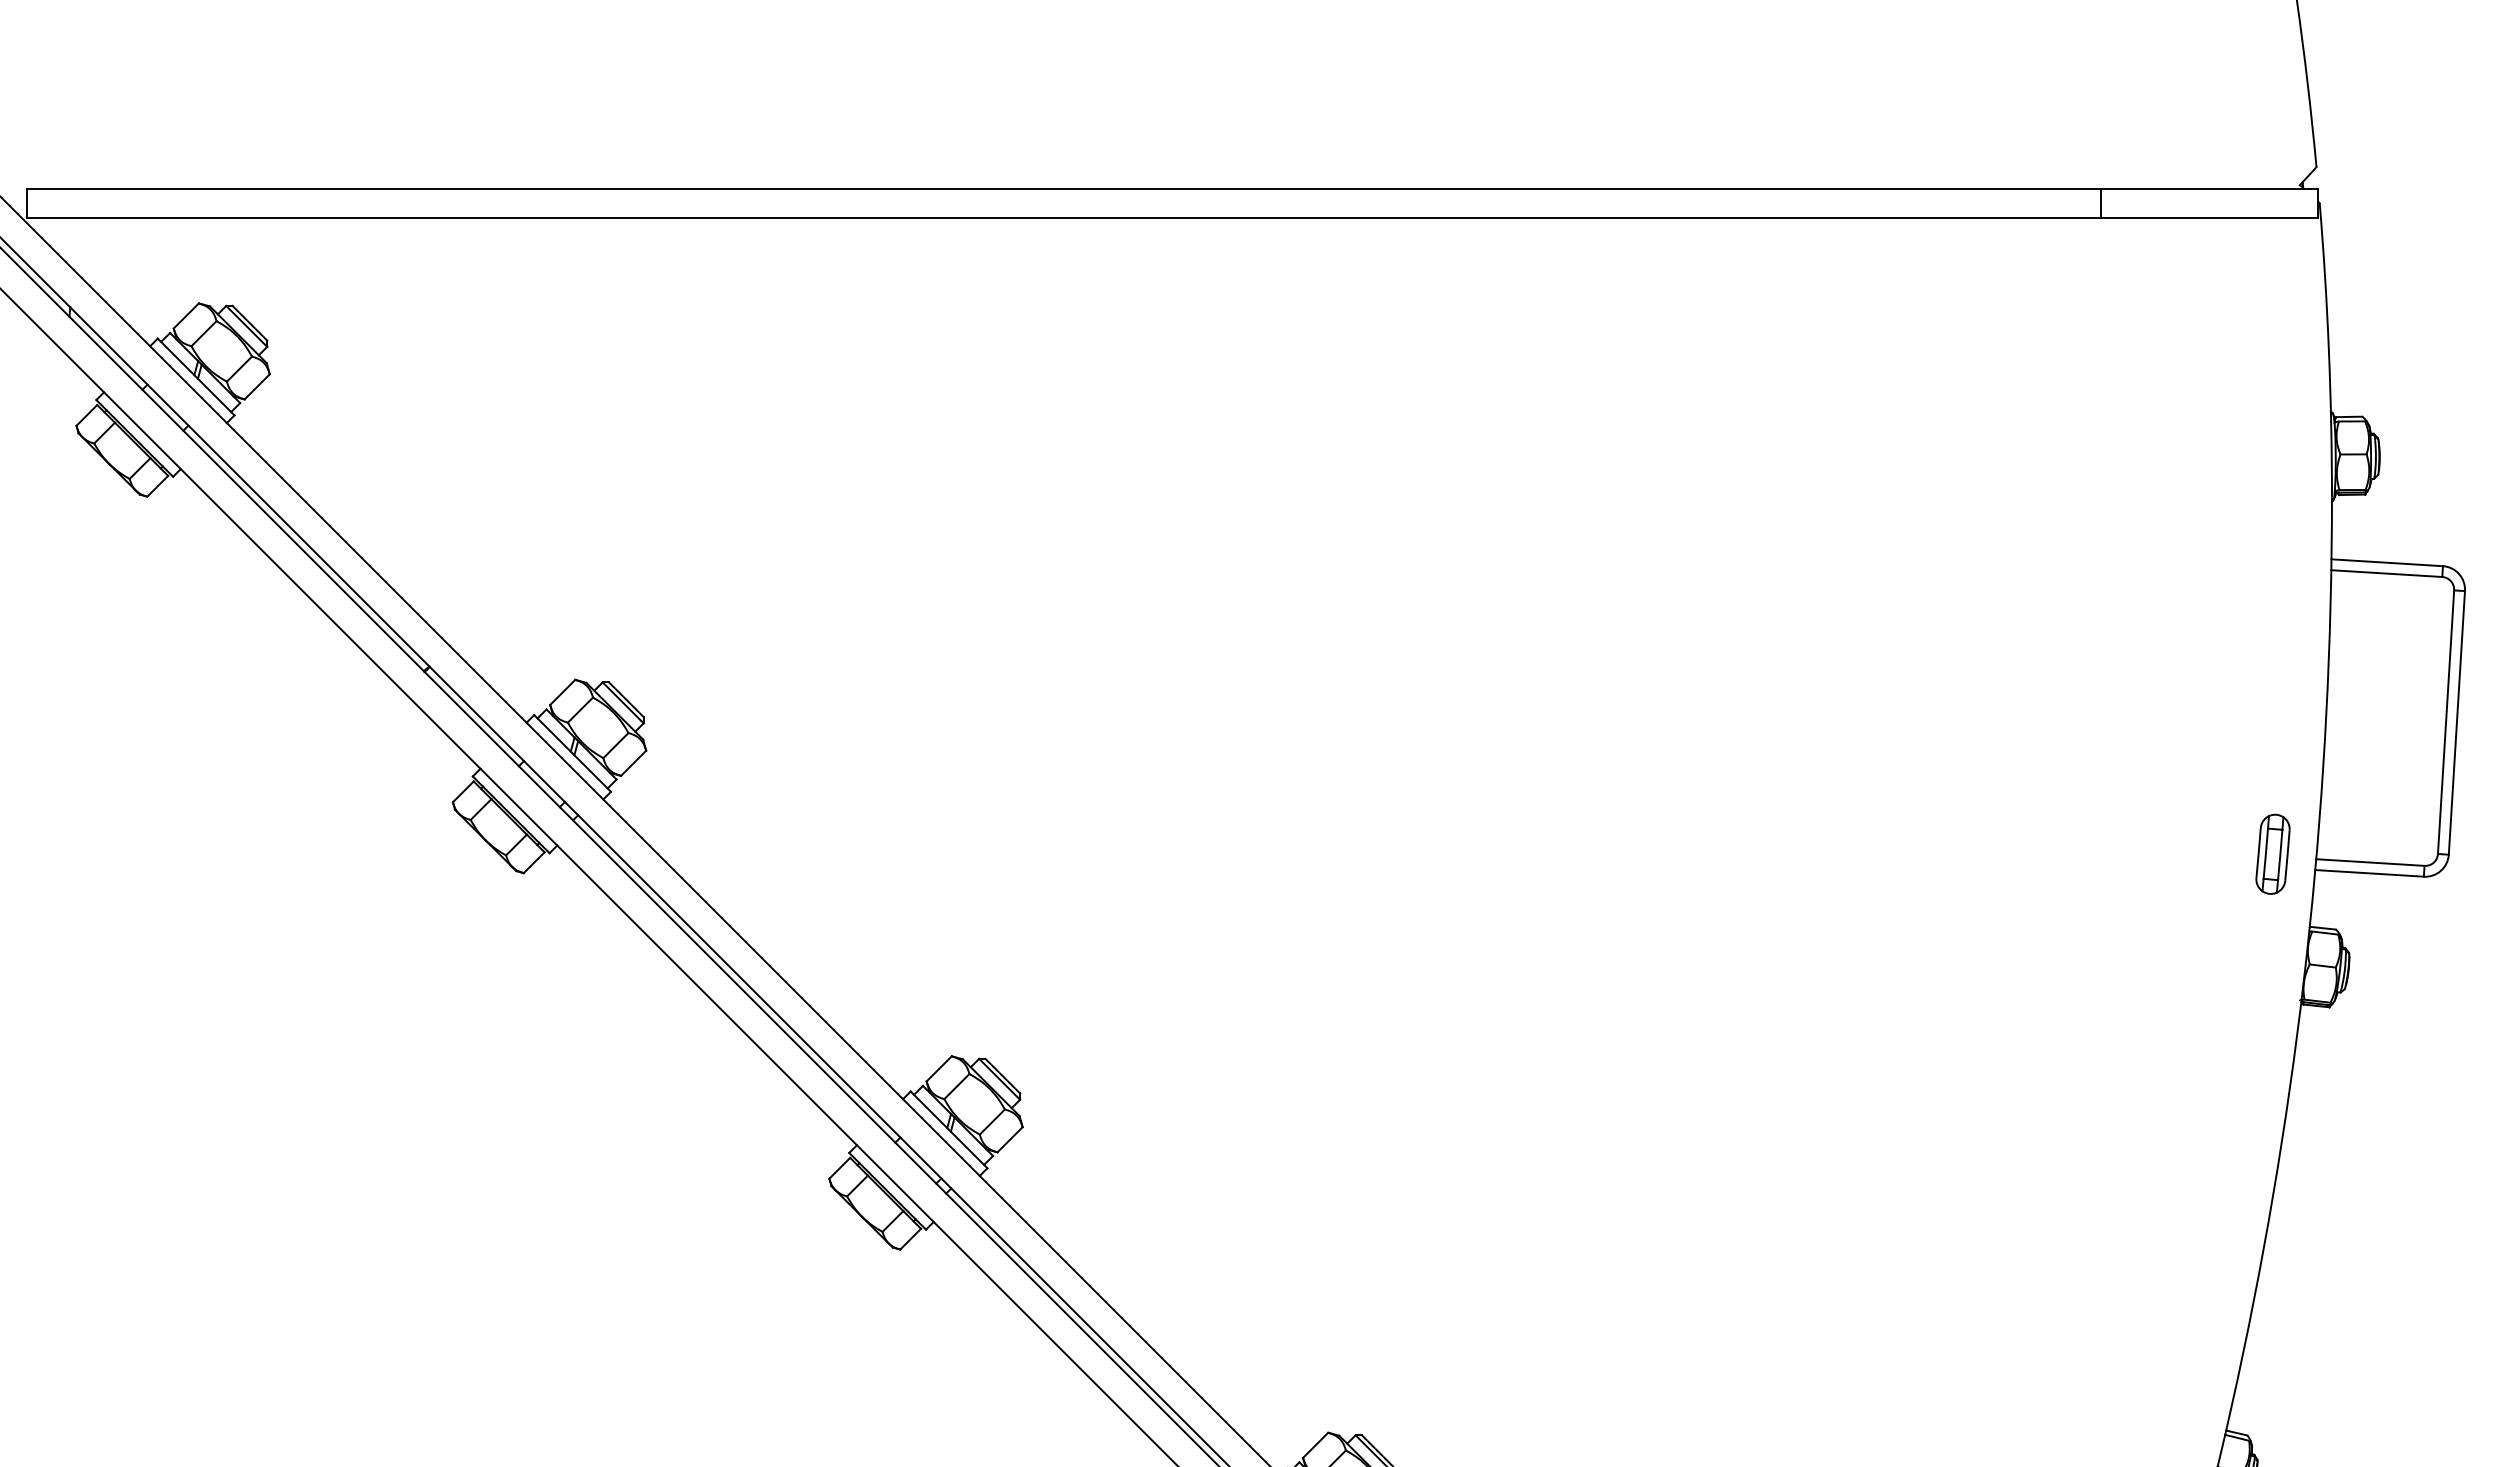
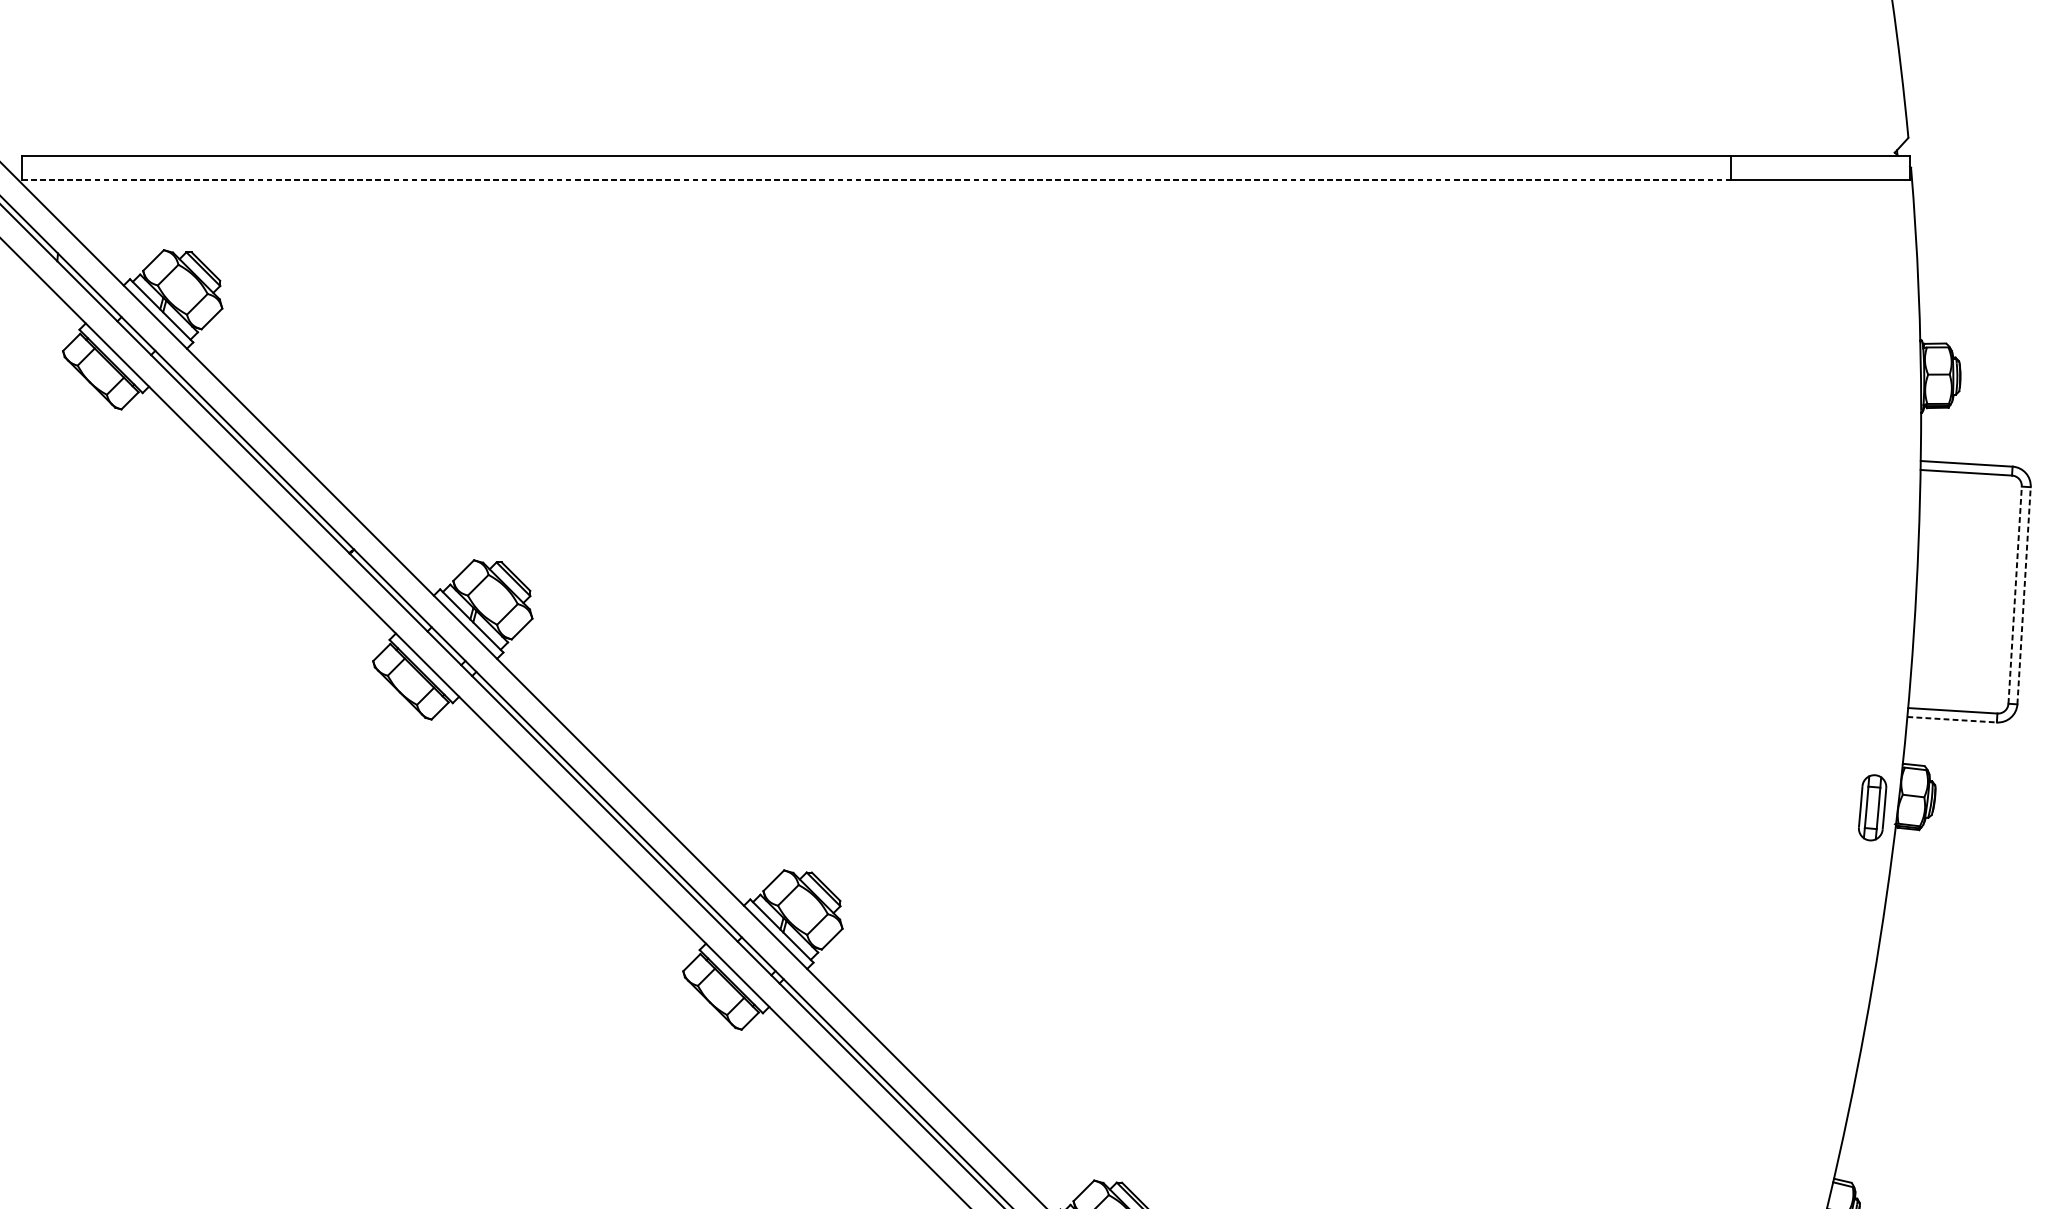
line: (1064, 217) -> (877, 179), solid -> dashed
line: (2446, 721) -> (2015, 594), solid -> dashed
line: (2456, 722) -> (2023, 595), solid -> dashed
part: (2272, 853) -> (1872, 807), moved
line: (2370, 873) -> (1952, 719), solid -> dashed

